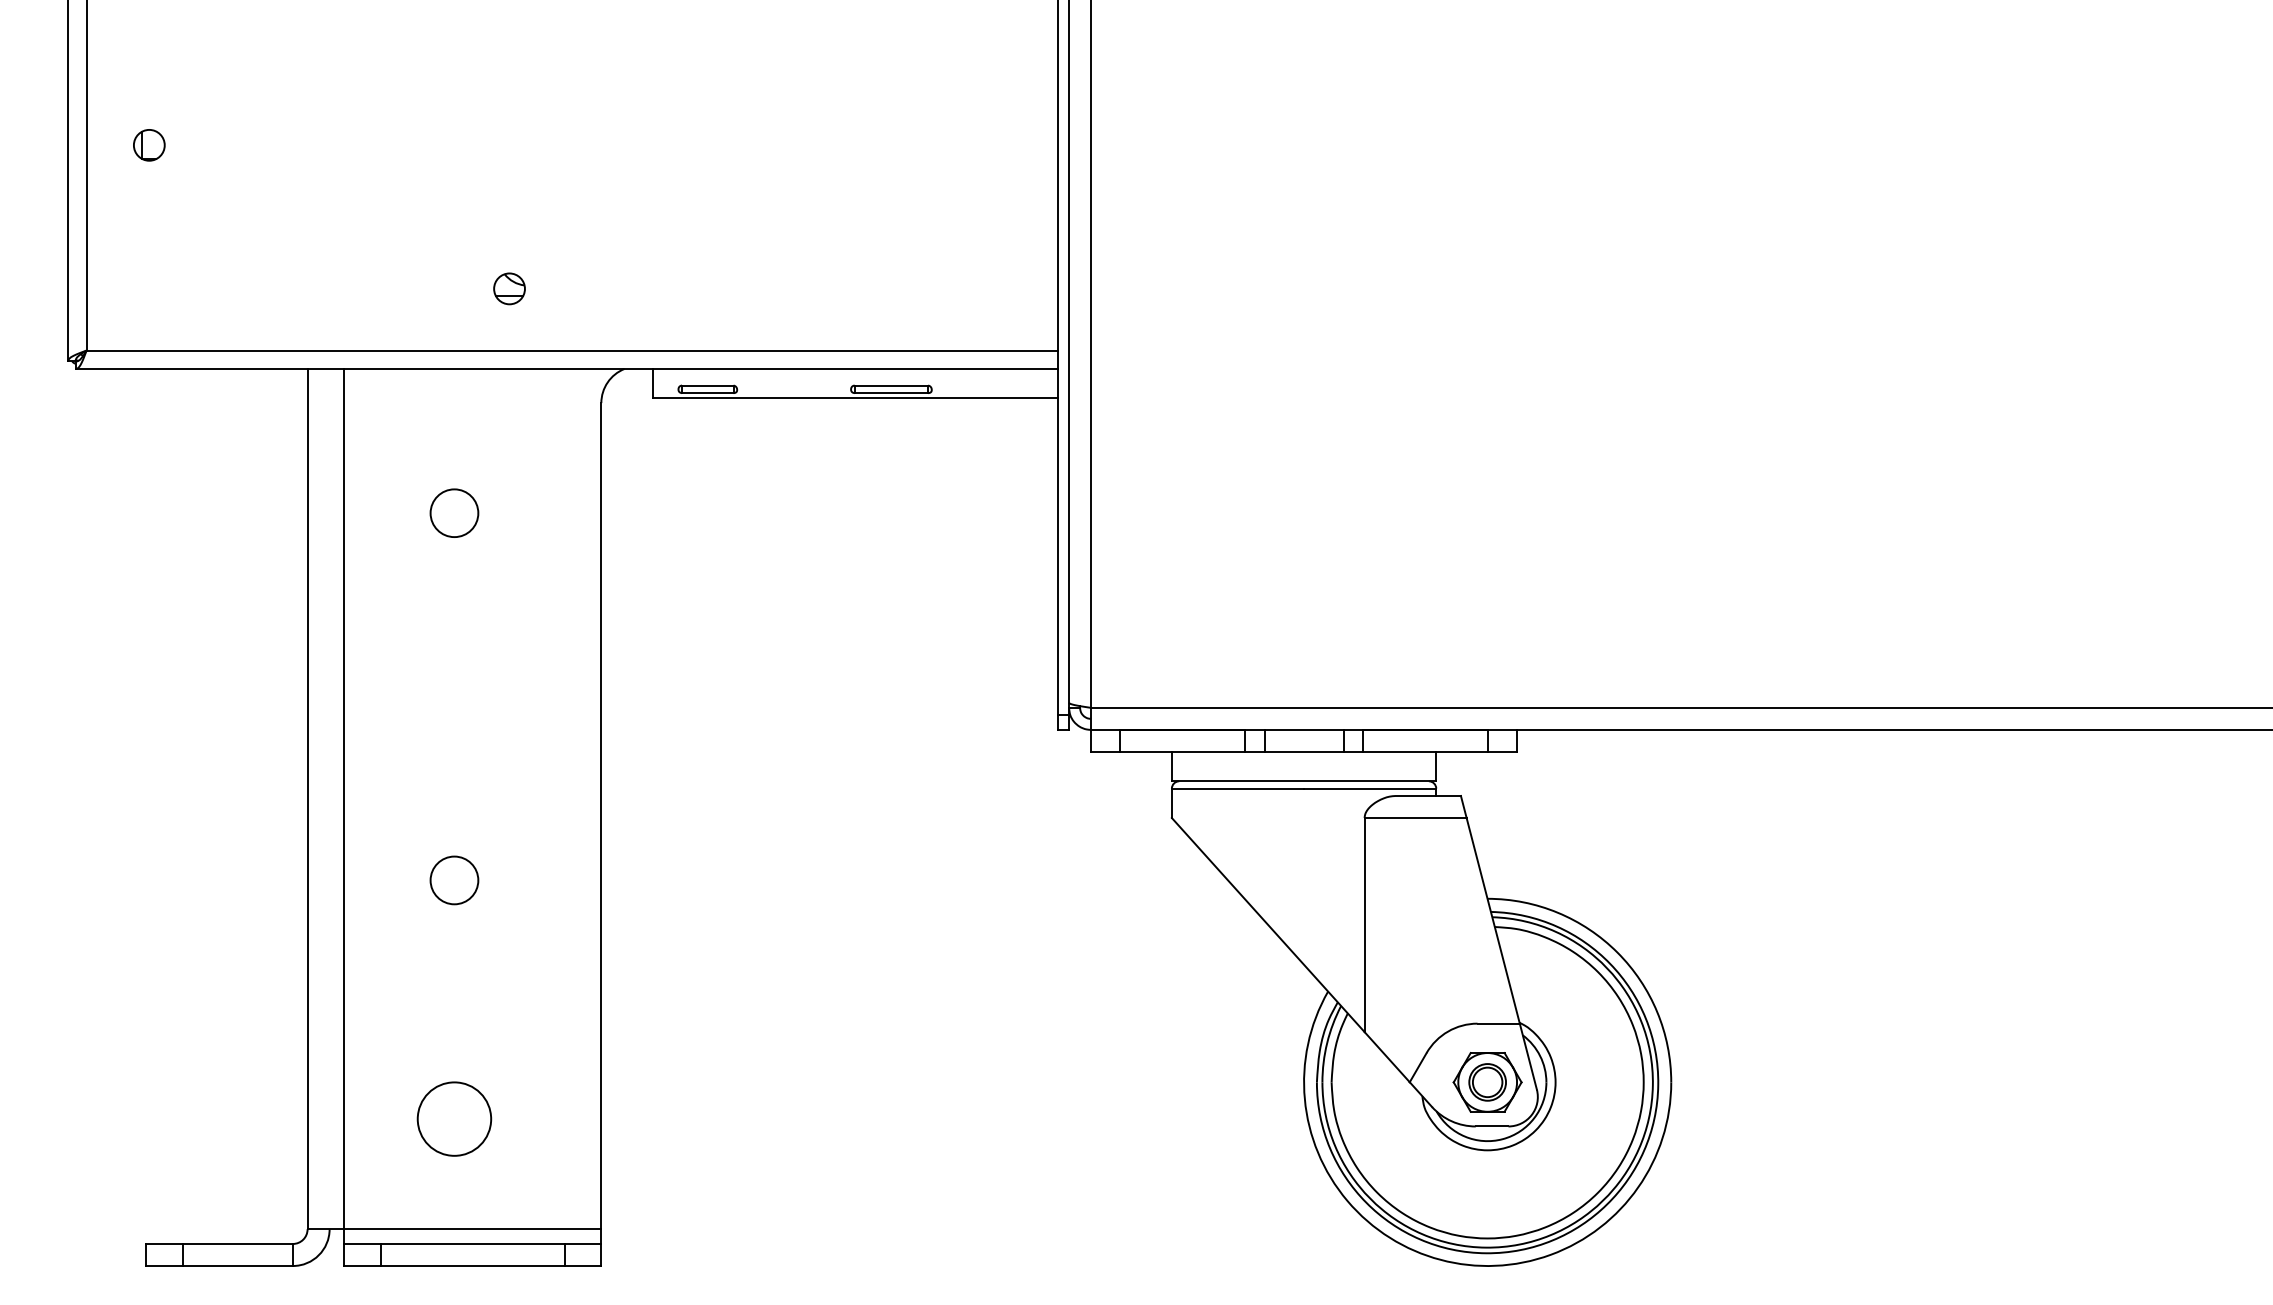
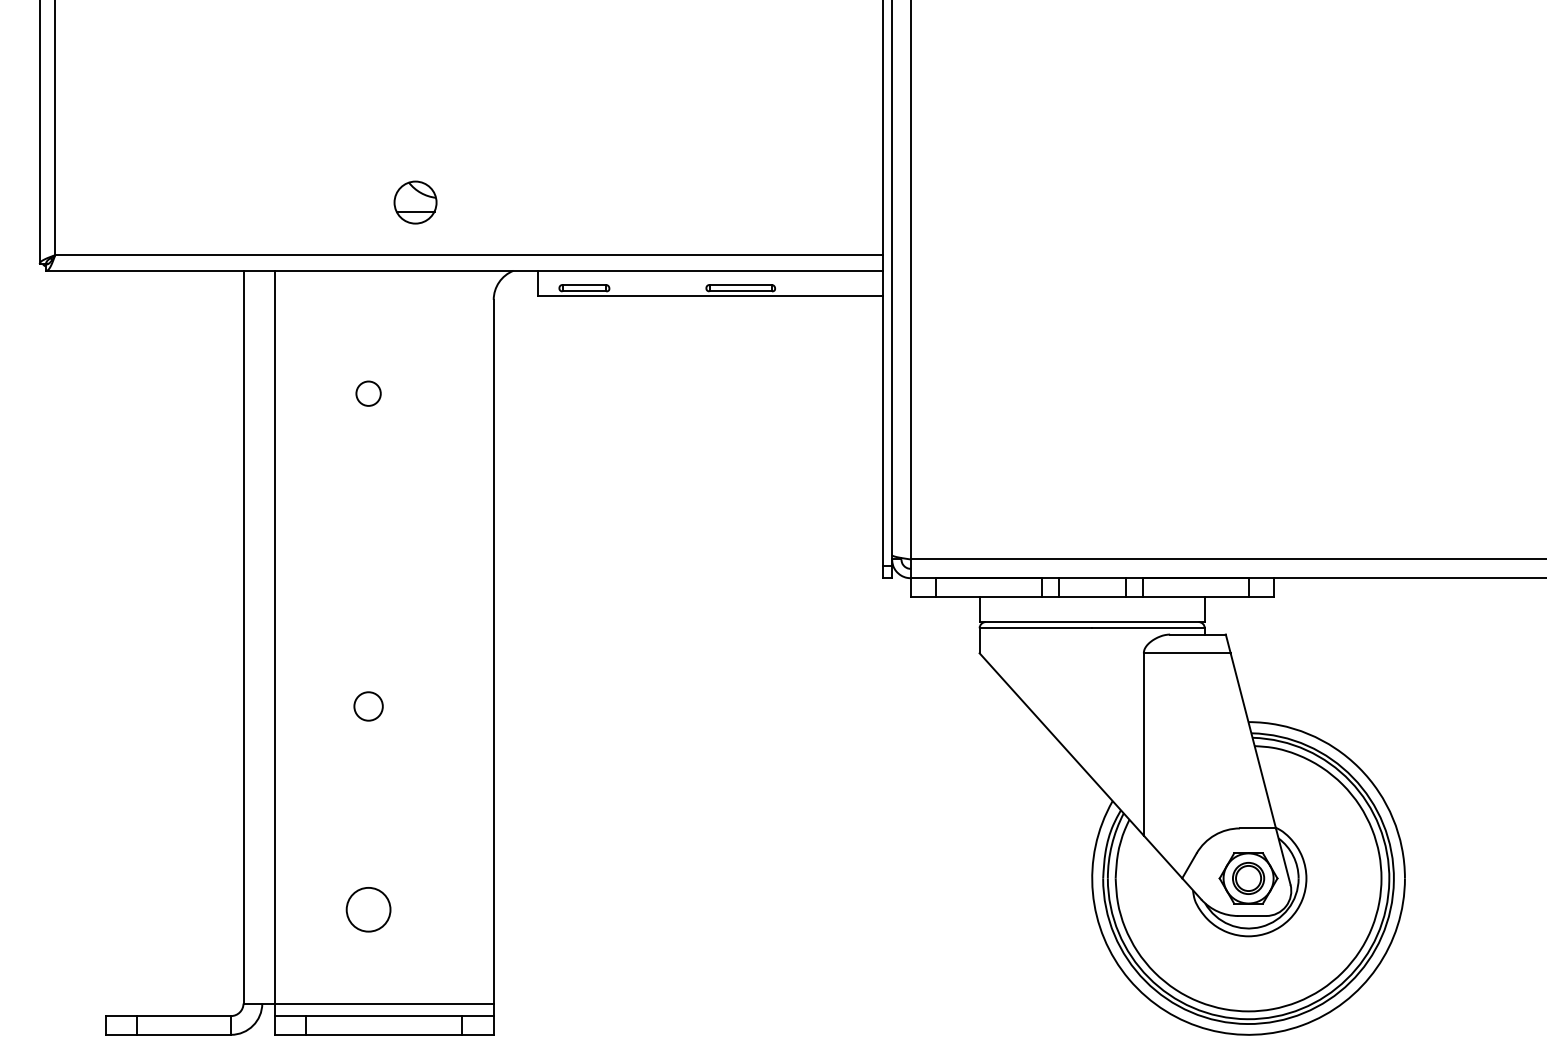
part: (149, 145) -> (108, 80), removed
part: (509, 288) -> (415, 202), size x1.6
circle: (454, 513) -> (368, 393), size x0.6
circle: (454, 880) -> (368, 706), size x0.7
circle: (454, 1118) -> (368, 909), size x0.7

